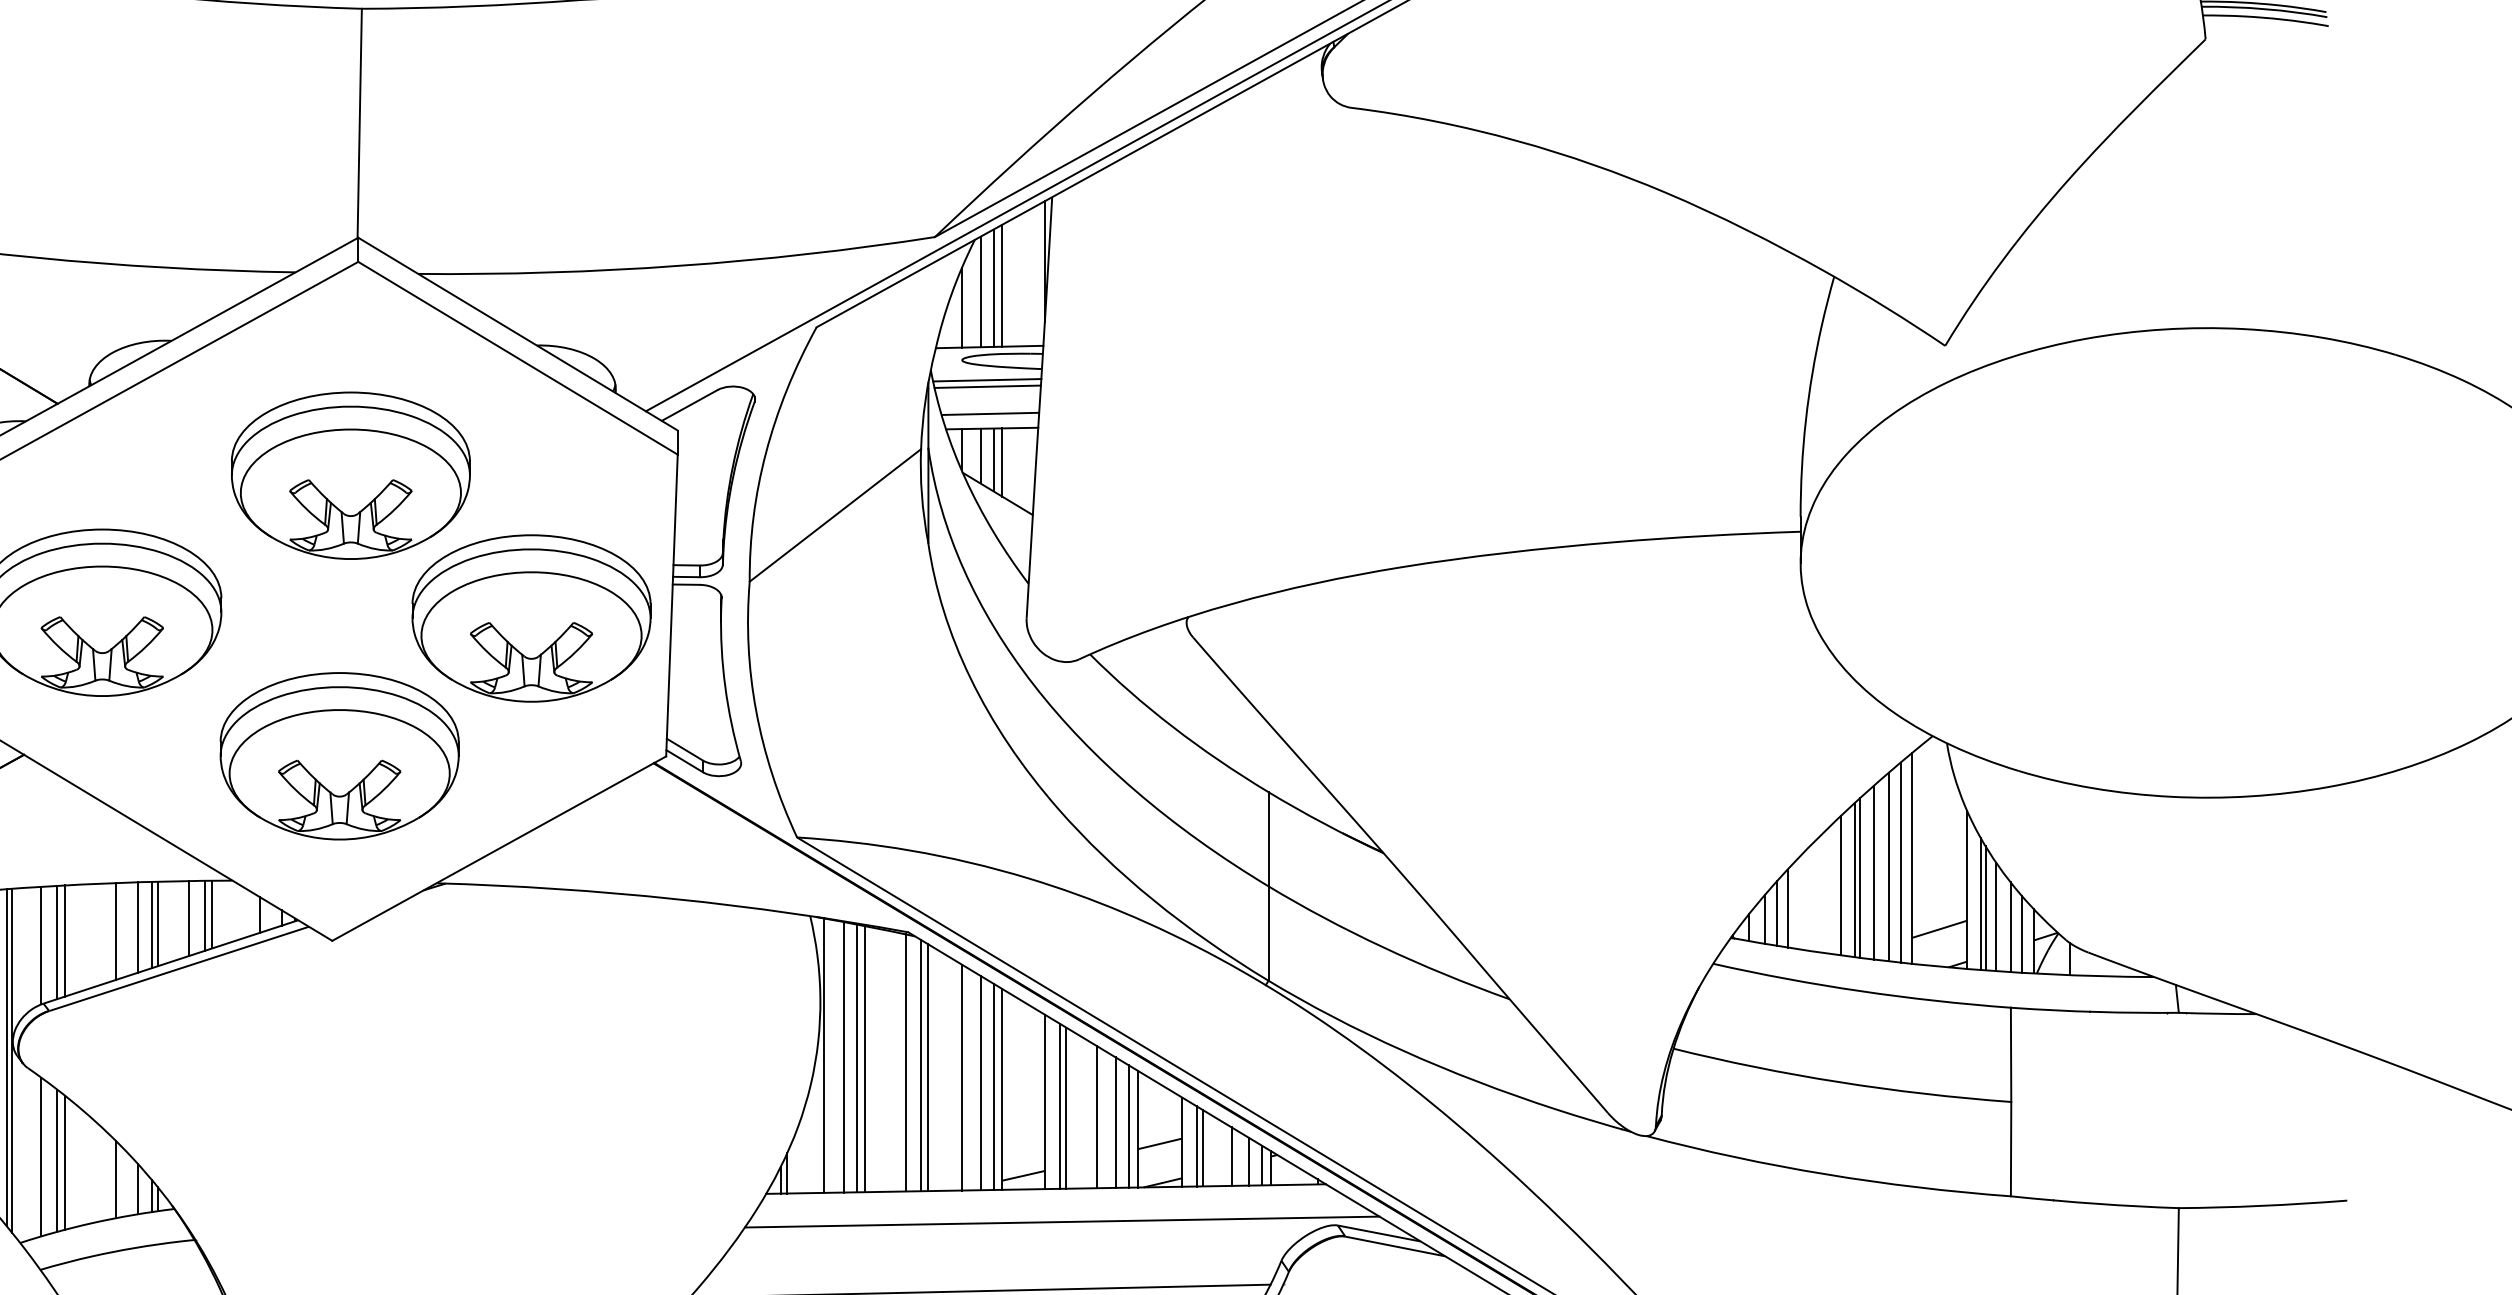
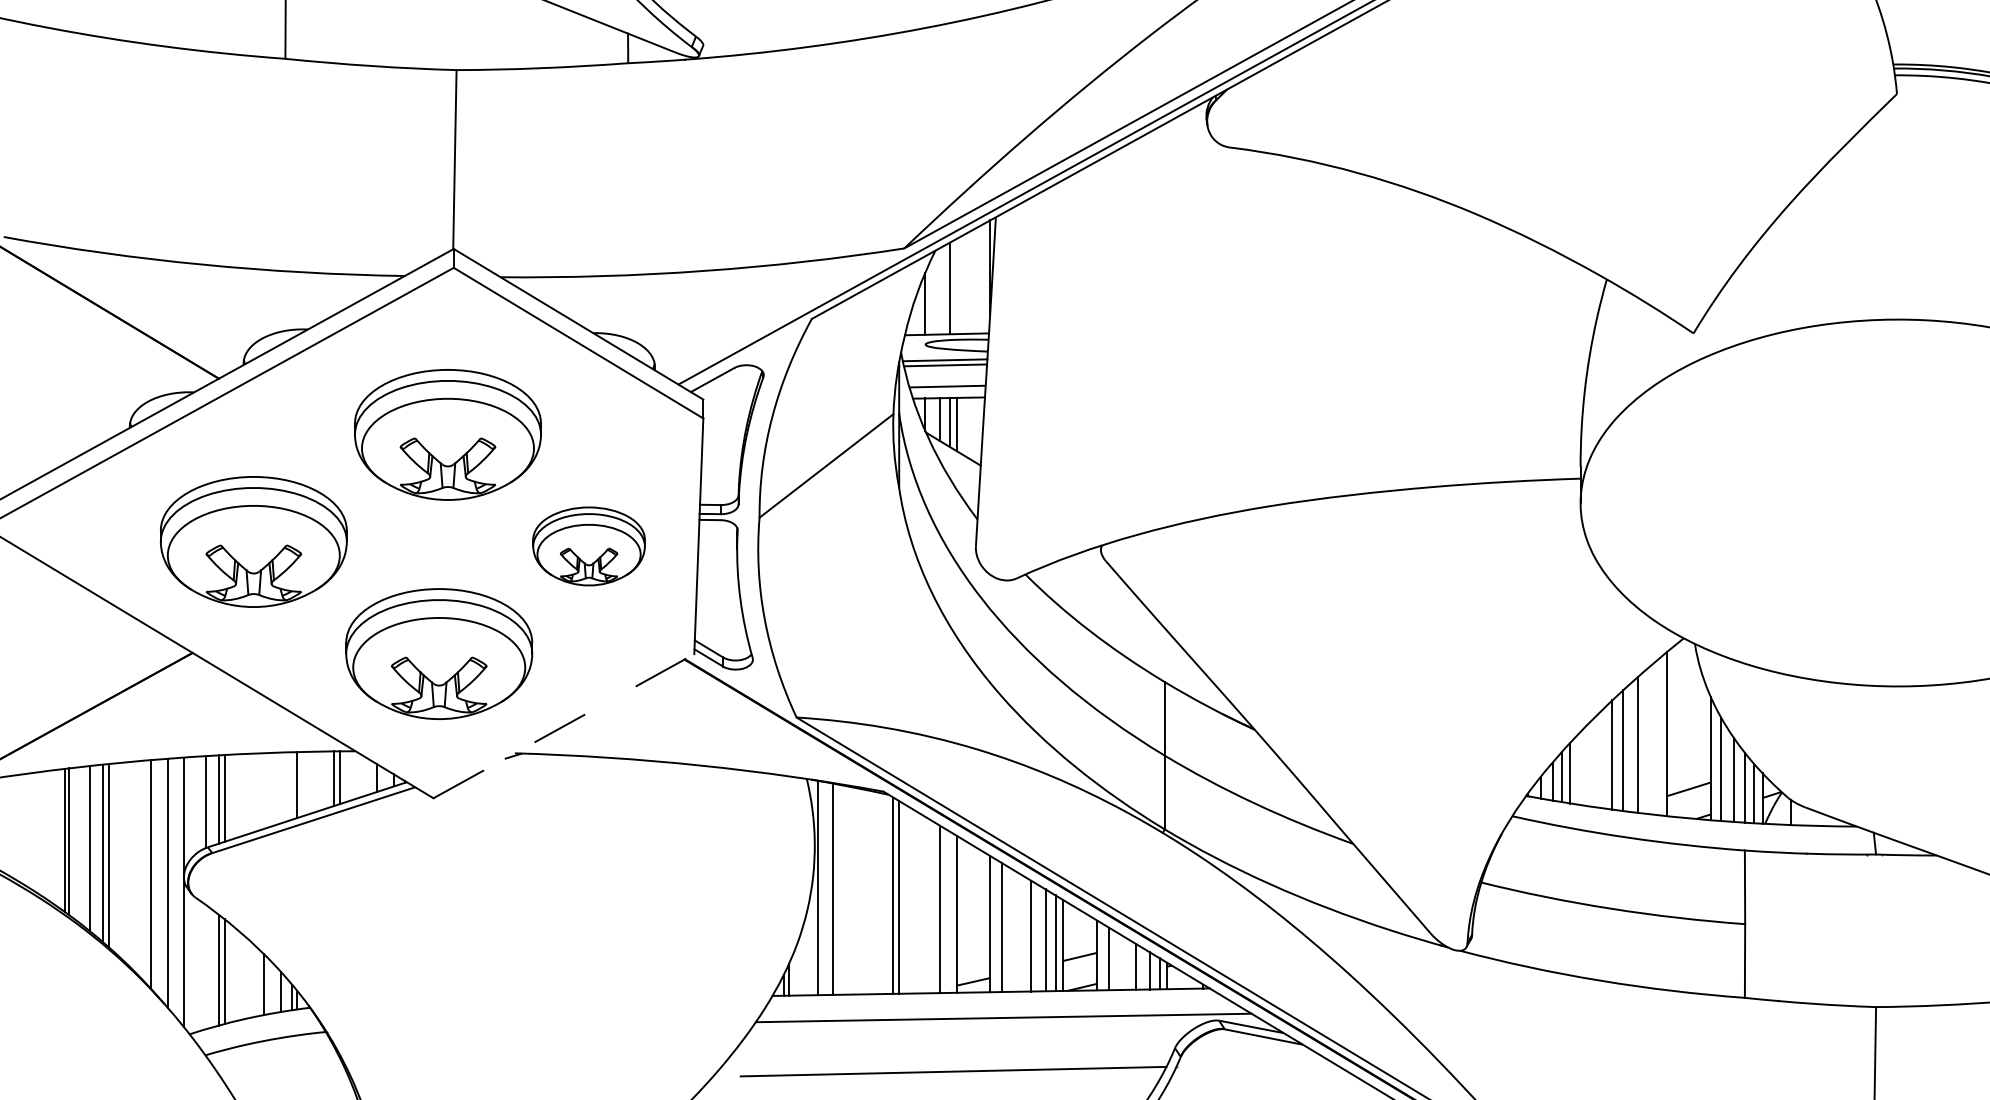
line: (1001, 285) -> (956, 286), removed
line: (980, 292) -> (939, 291), removed
part: (530, 618) -> (588, 546), size x0.6
line: (498, 848) -> (563, 726), solid -> dashed
line: (1900, 861) -> (1658, 736), removed
line: (1888, 866) -> (1649, 740), removed
line: (1860, 877) -> (1627, 748), removed
line: (1986, 907) -> (1725, 772), removed
line: (188, 918) -> (321, 780), removed
line: (151, 924) -> (292, 785), removed
line: (137, 927) -> (281, 787), removed
line: (116, 930) -> (264, 790), removed
line: (7, 1057) -> (179, 889), removed
line: (857, 1057) -> (843, 889), removed
line: (864, 1058) -> (849, 890), removed
line: (905, 1062) -> (881, 893), removed
line: (962, 1076) -> (925, 904), removed
line: (994, 1085) -> (950, 911), removed
line: (1065, 1107) -> (1006, 928), removed
line: (1202, 1148) -> (1113, 960), removed
line: (41, 1157) -> (206, 967), removed

